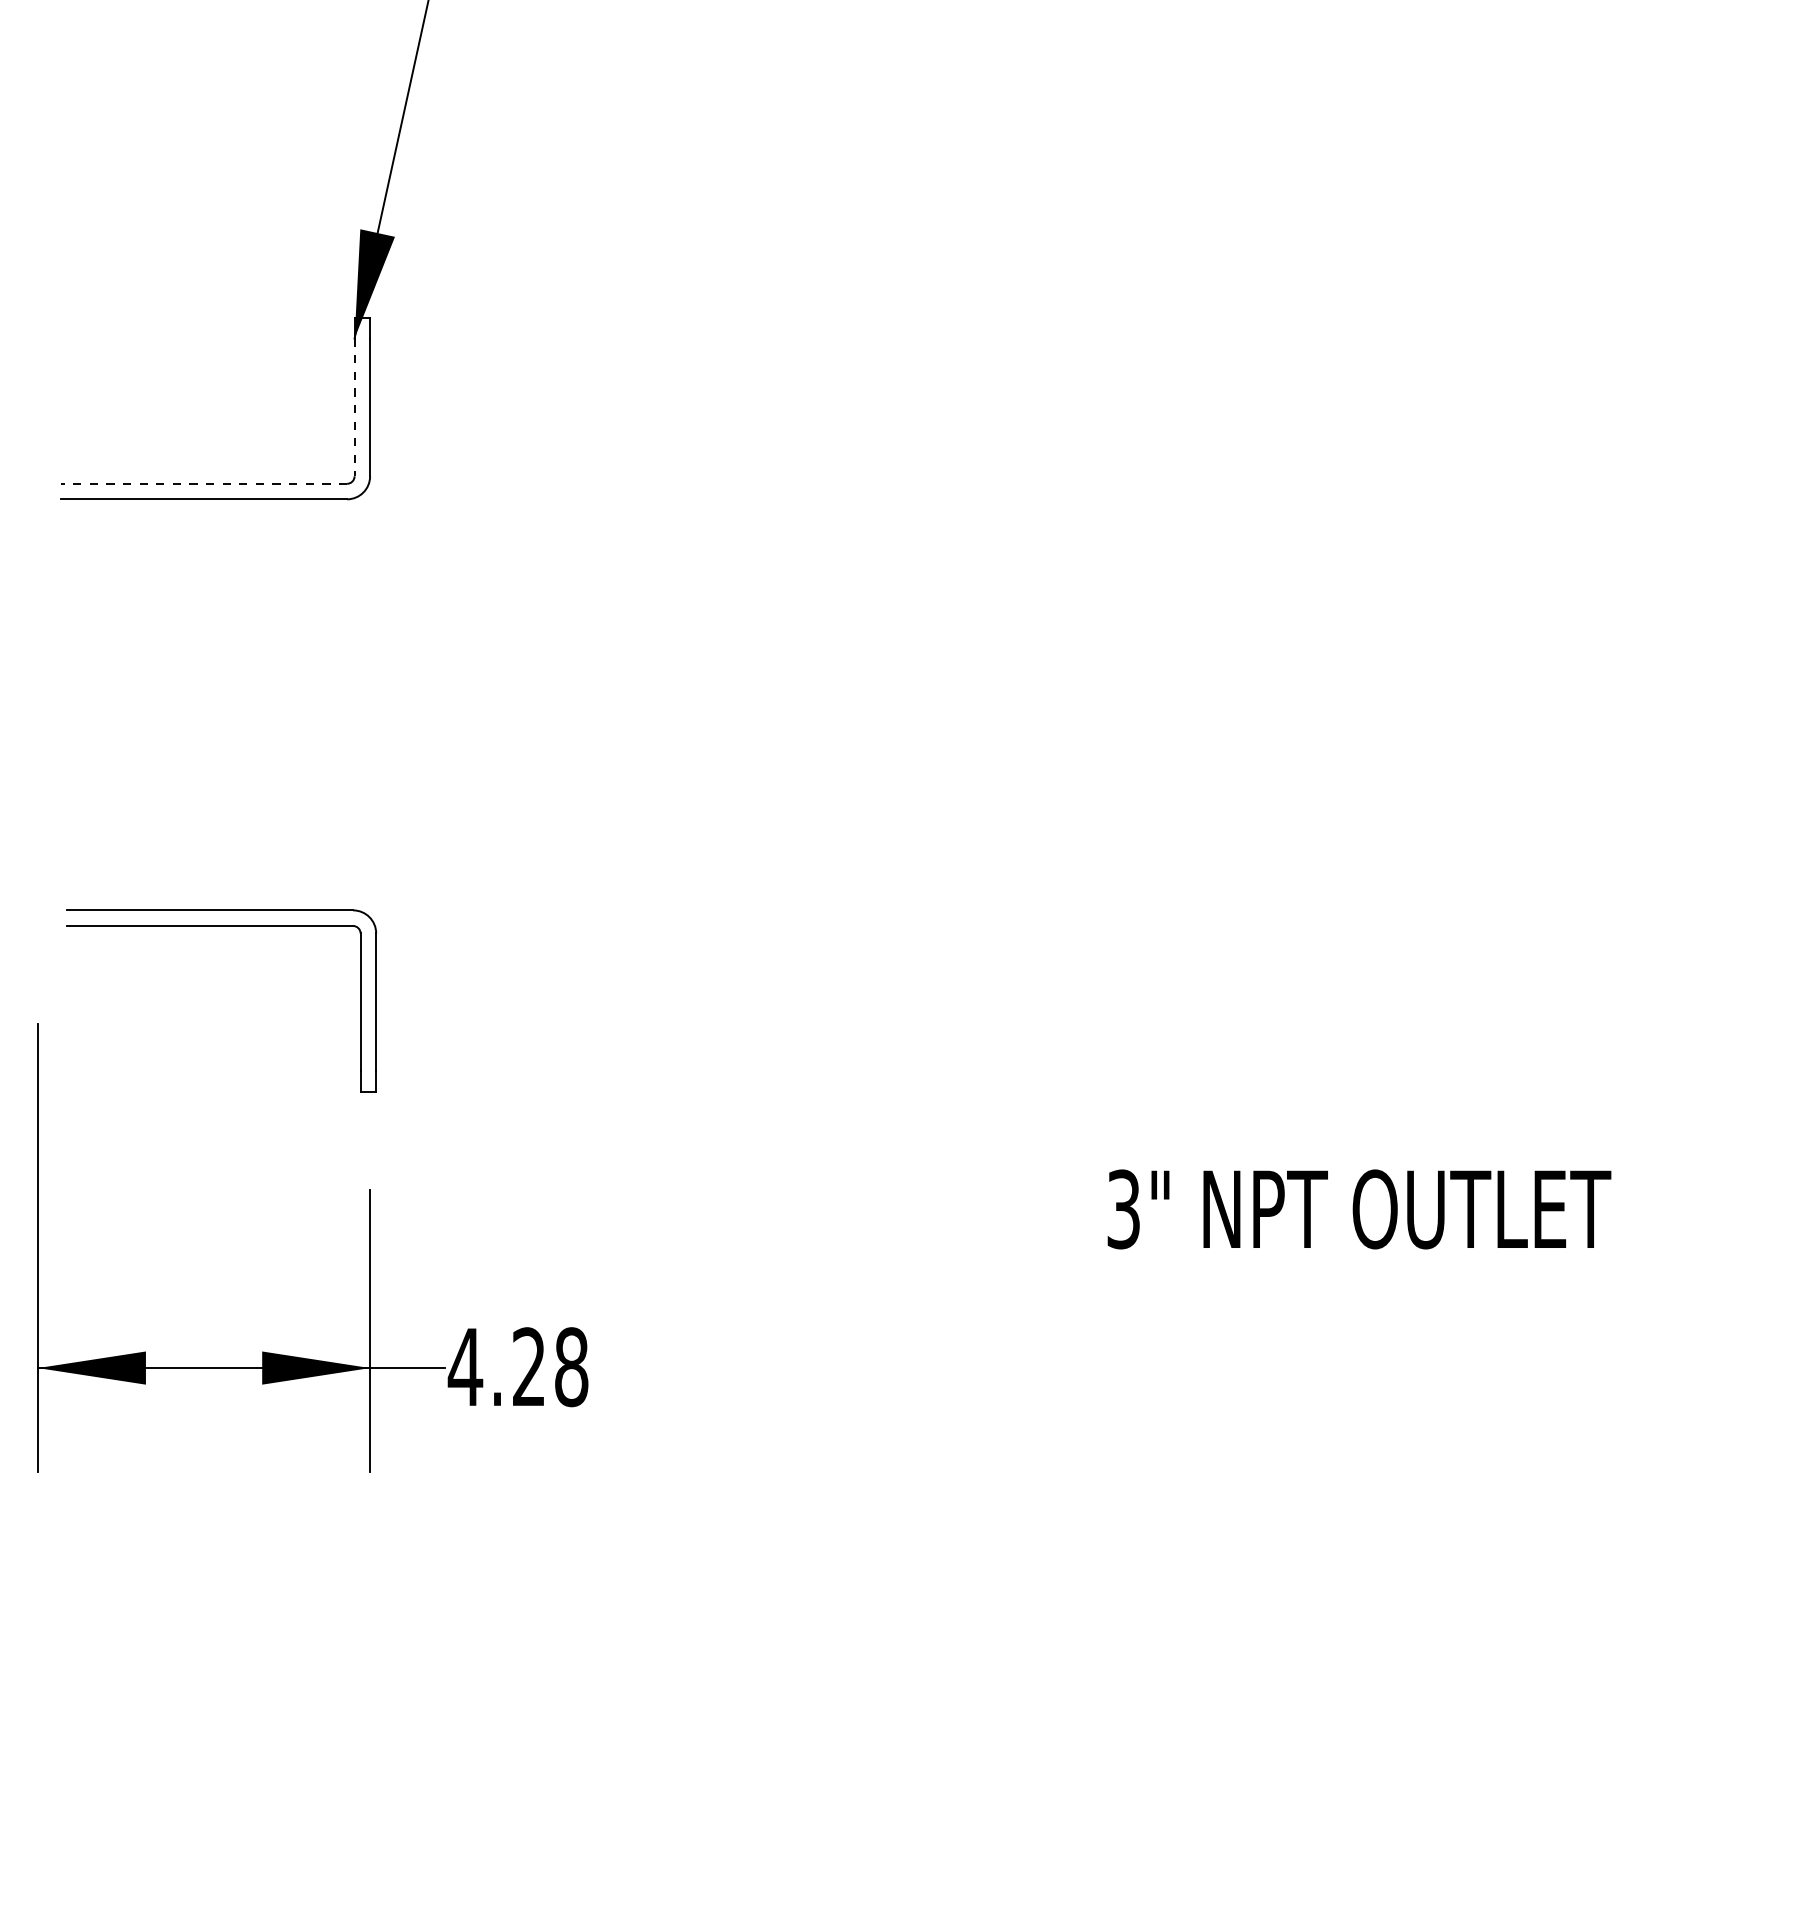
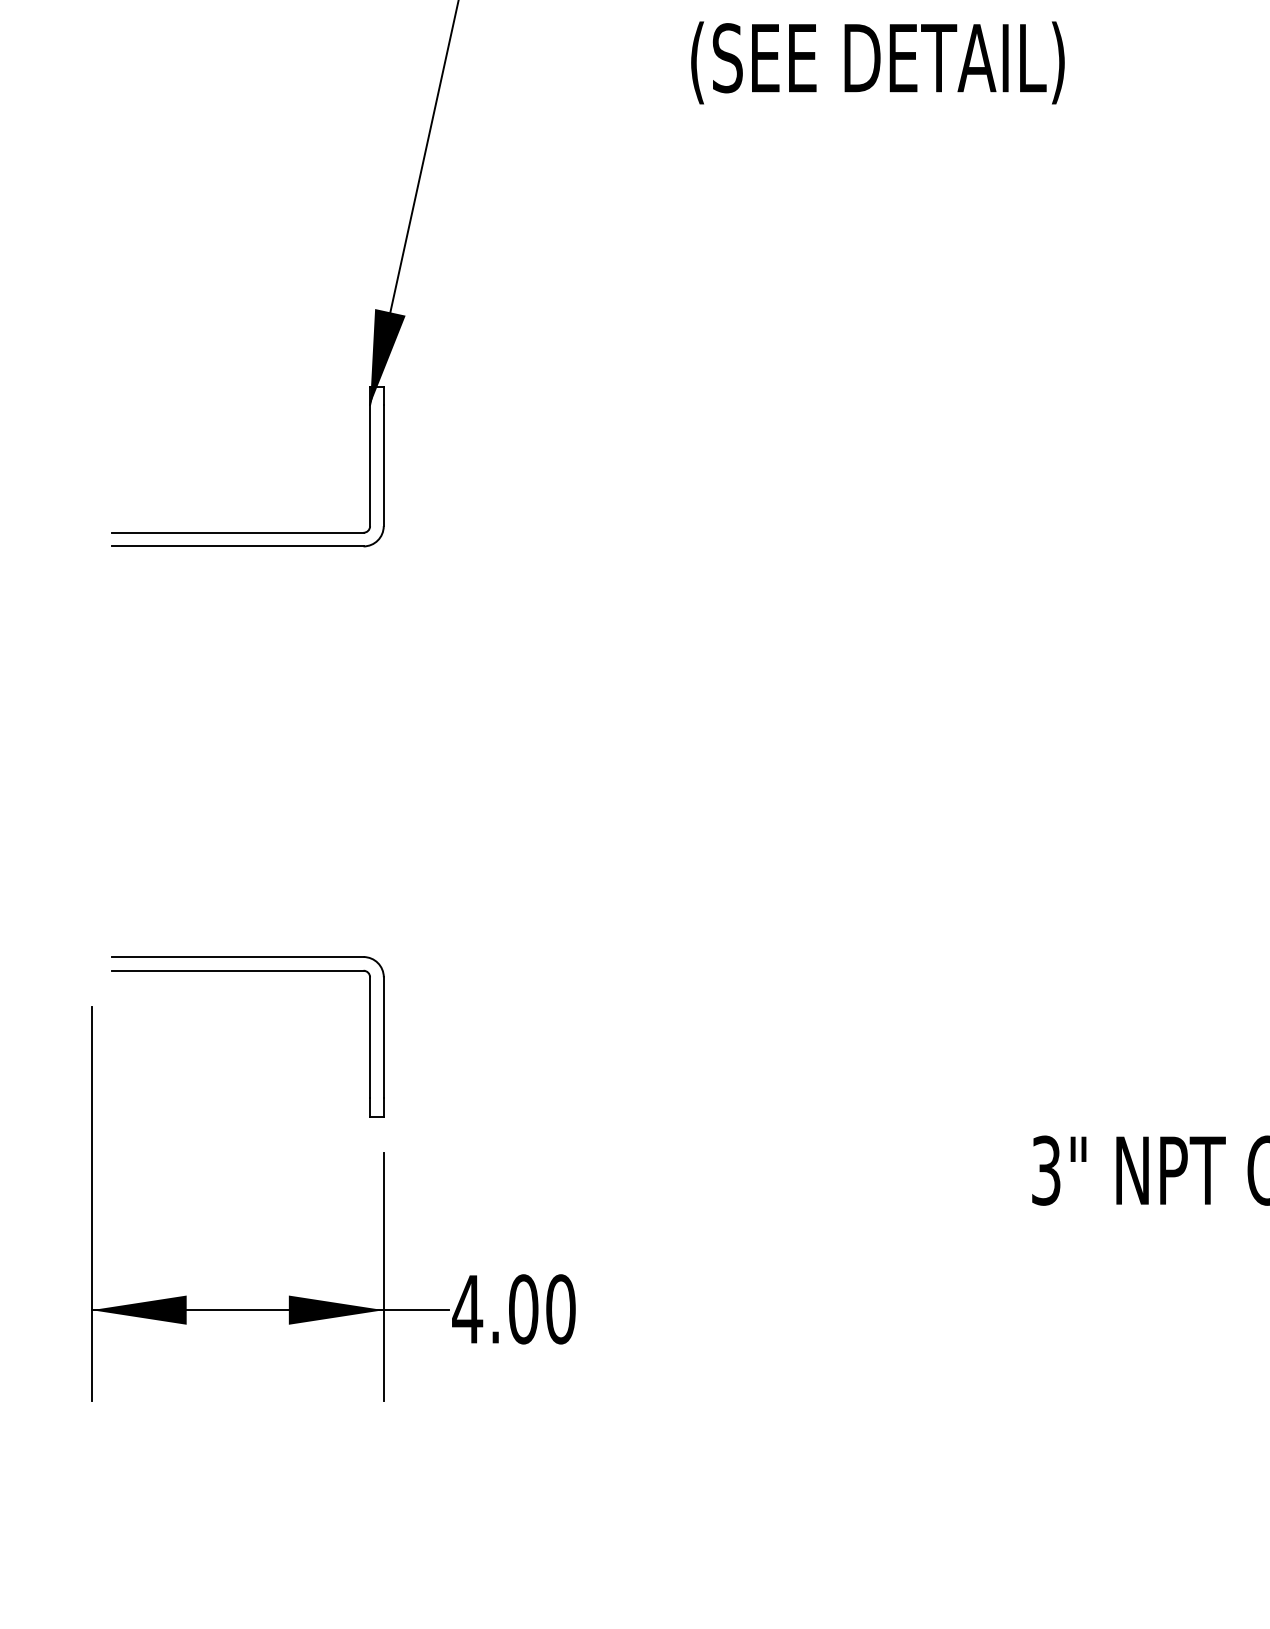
line: (354, 407) -> (370, 465), dashed -> solid
line: (203, 483) -> (237, 532), dashed -> solid
part: (221, 926) -> (247, 971), moved
text: (550, 1367) -> (542, 1309), 4.28 -> 4.00

